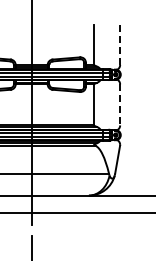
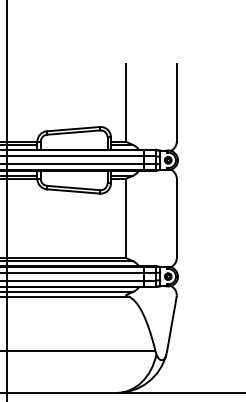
line: (120, 45) -> (177, 104), dashed -> solid
line: (120, 105) -> (177, 219), dashed -> solid

